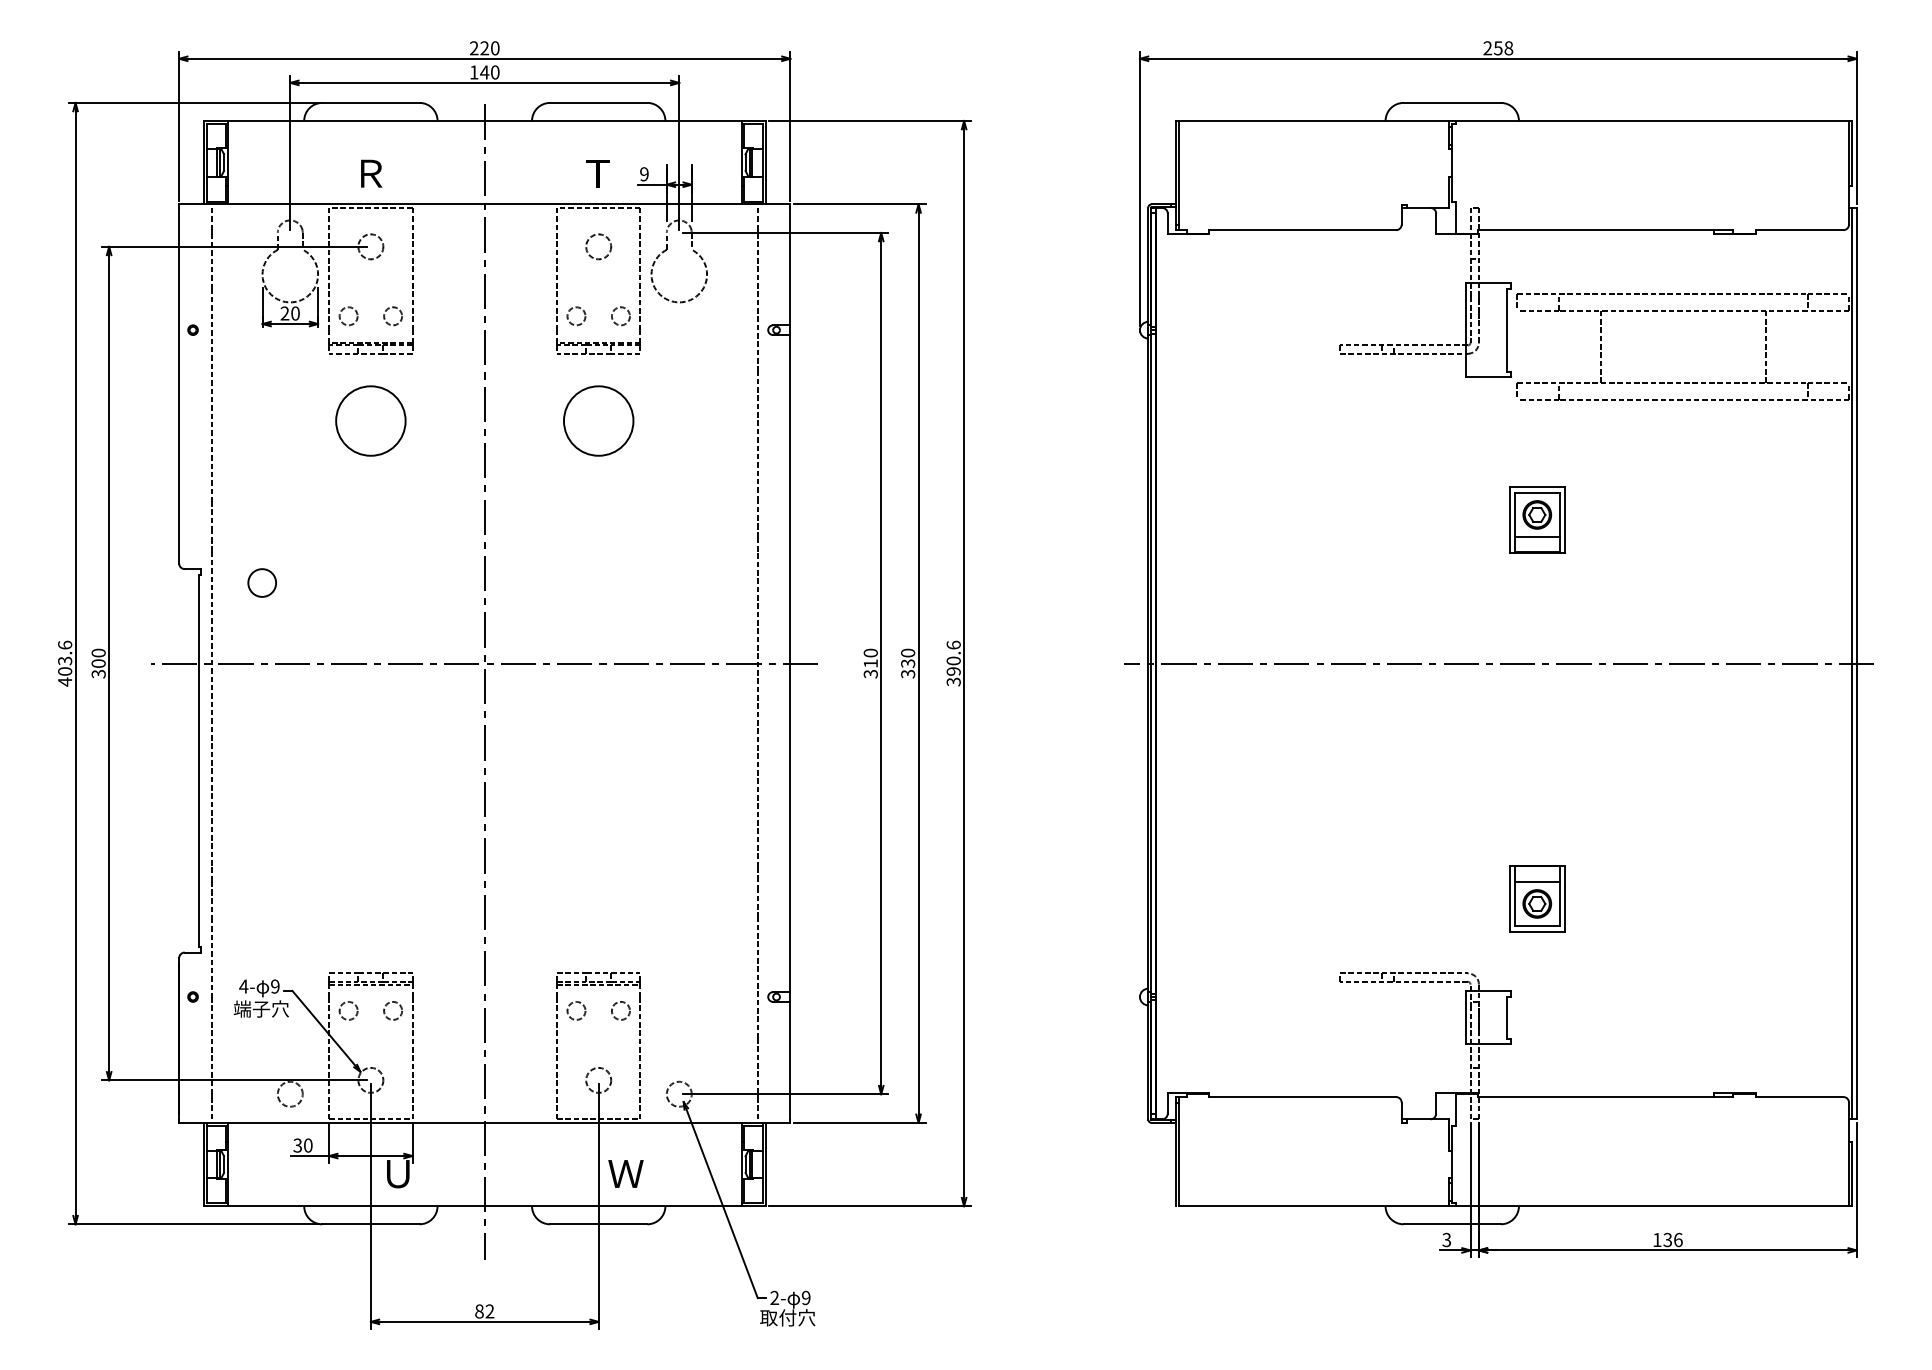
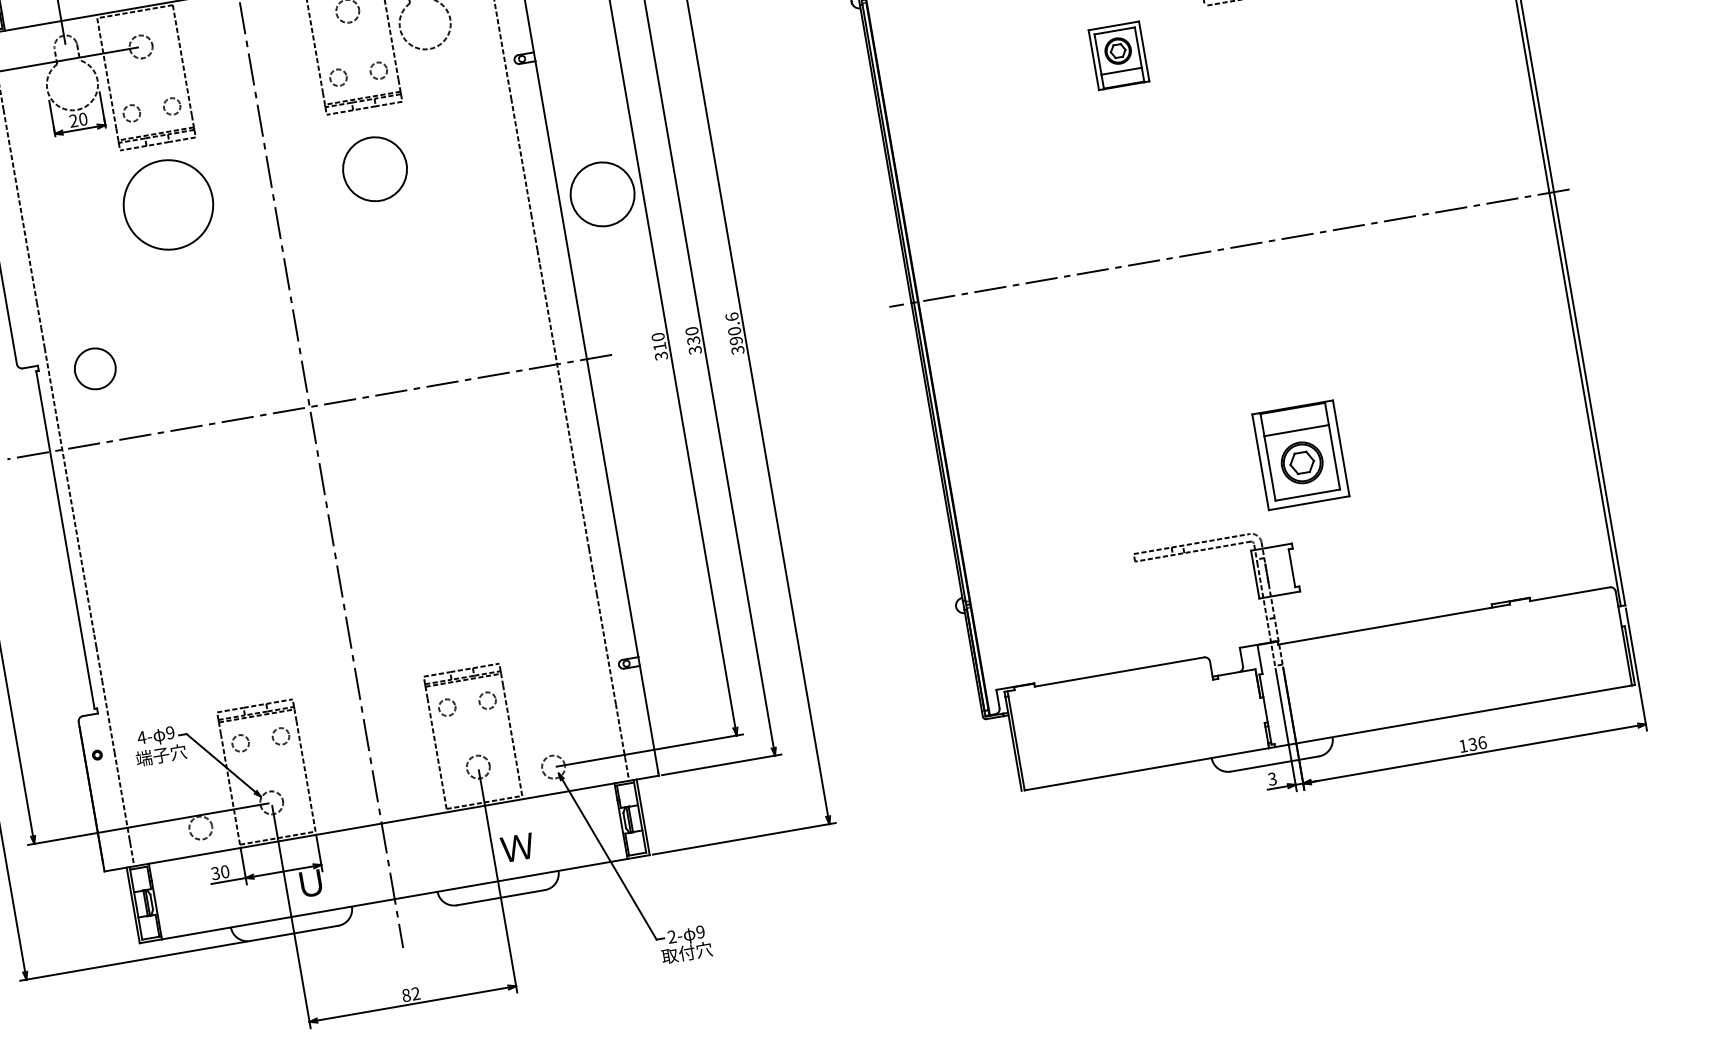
circle: (370, 420) -> (168, 204), size x1.4
circle: (837, 489) -> (602, 193), added
part: (1537, 519) -> (1119, 55), moved
circle: (262, 582) -> (95, 368), size x1.6
part: (1537, 898) -> (1301, 455), size x1.6

